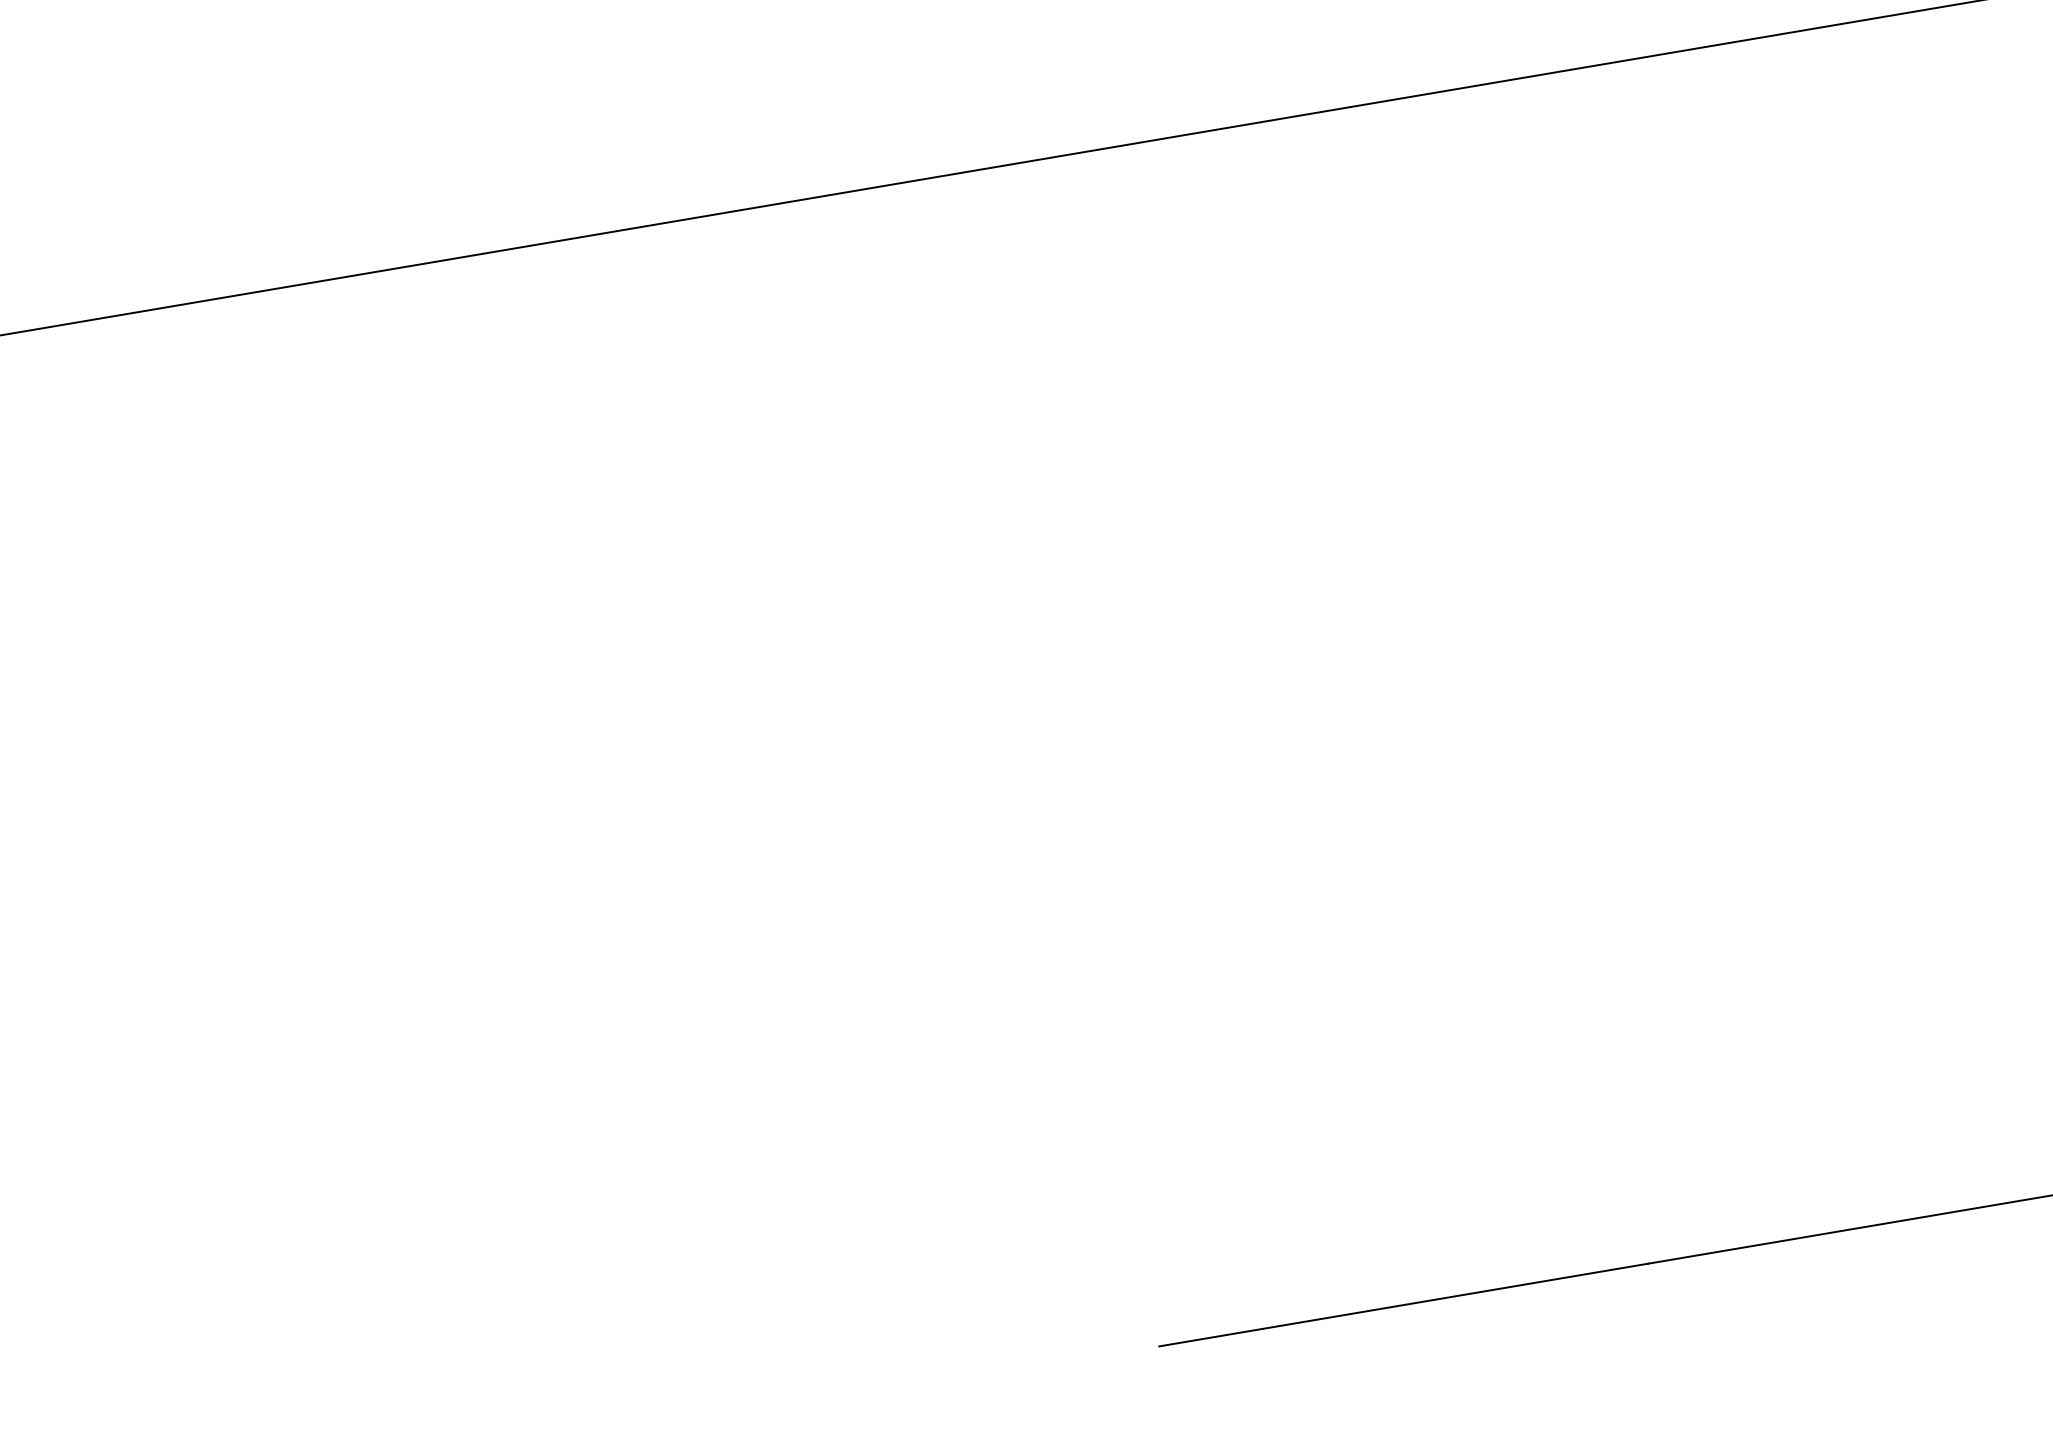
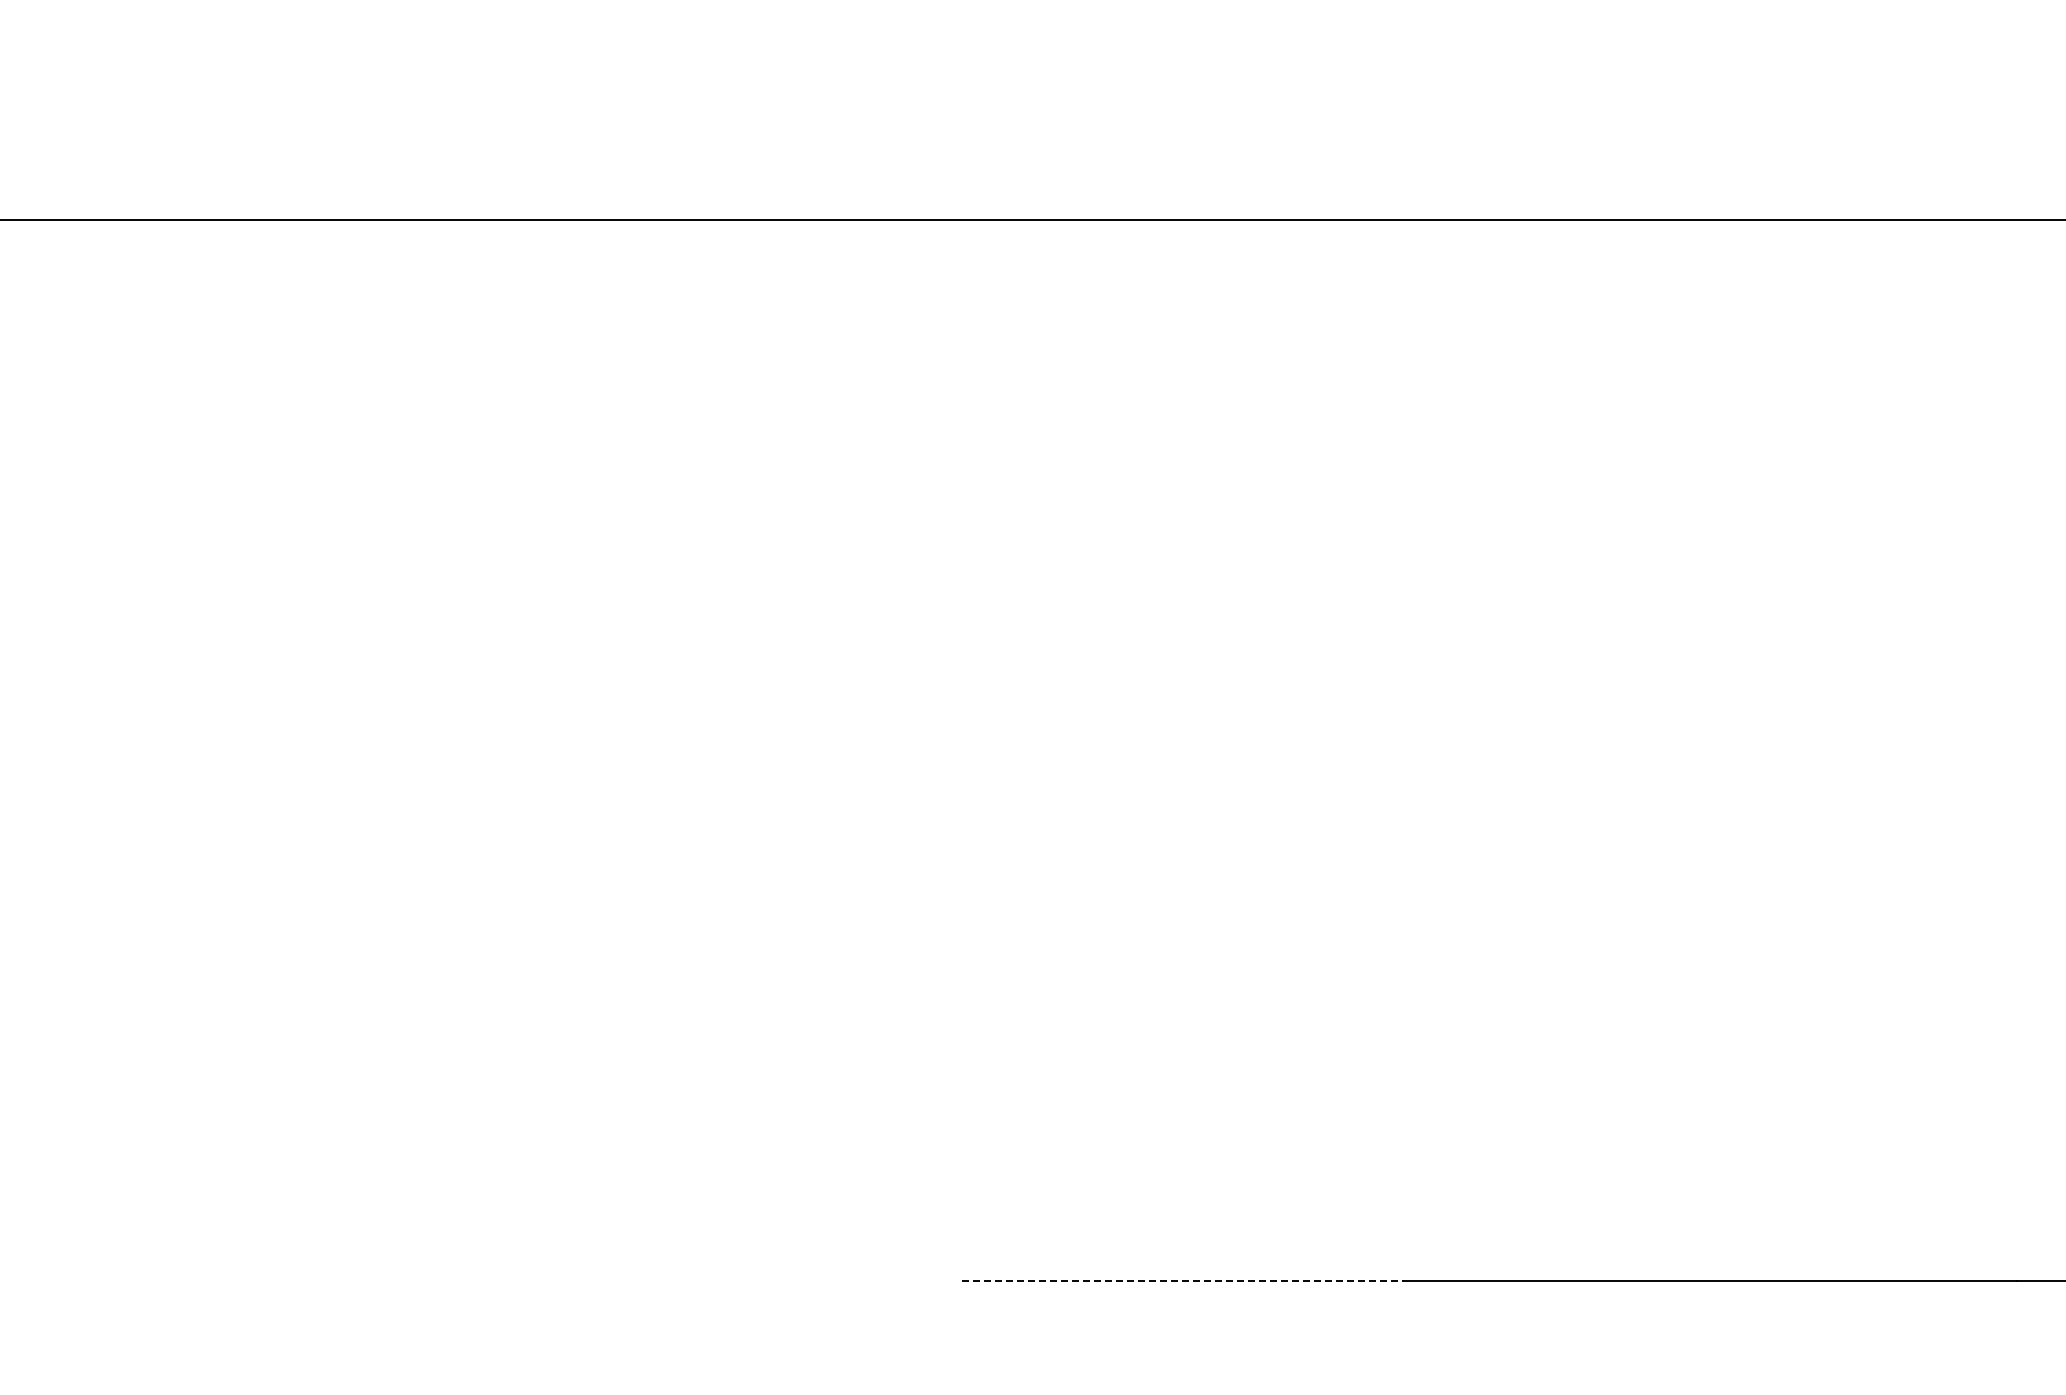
line: (1404, 1305) -> (1183, 1281), solid -> dashed

